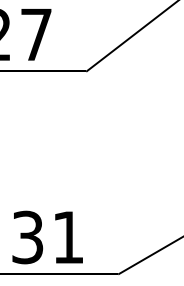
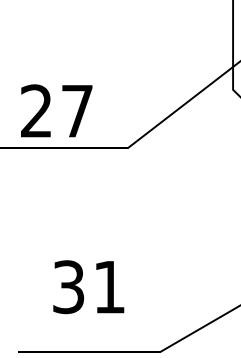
text: (47, 237) -> (88, 287), moved

